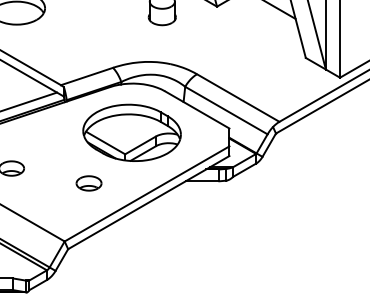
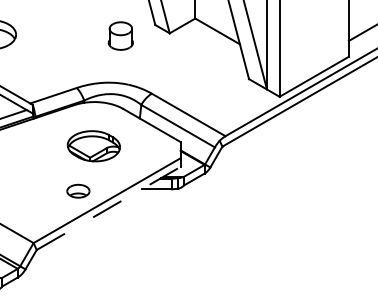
part: (131, 133) -> (93, 146), size x0.6
part: (89, 182) -> (78, 190), moved
line: (149, 202) -> (109, 208), solid -> dashed

